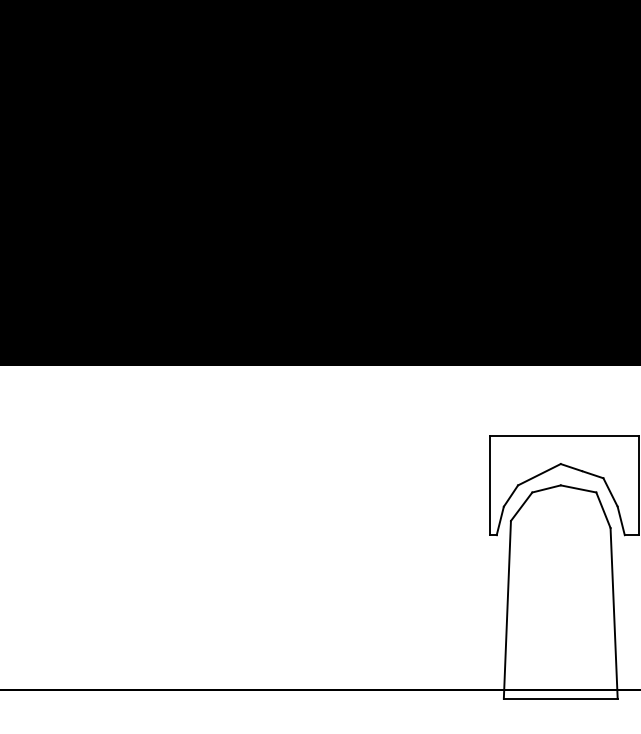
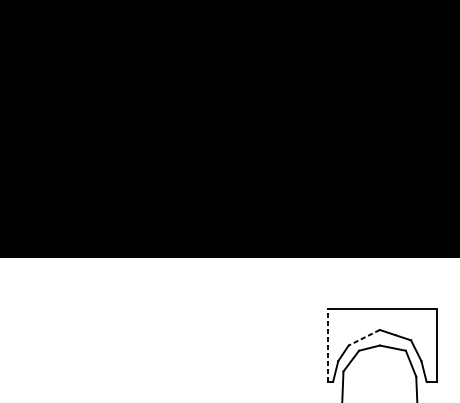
line: (539, 474) -> (364, 337), solid -> dashed
line: (489, 485) -> (327, 345), solid -> dashed

